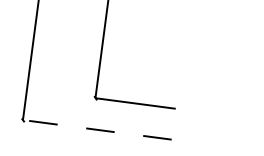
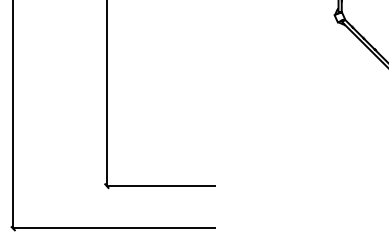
line: (96, 129) -> (113, 228), dashed -> solid

